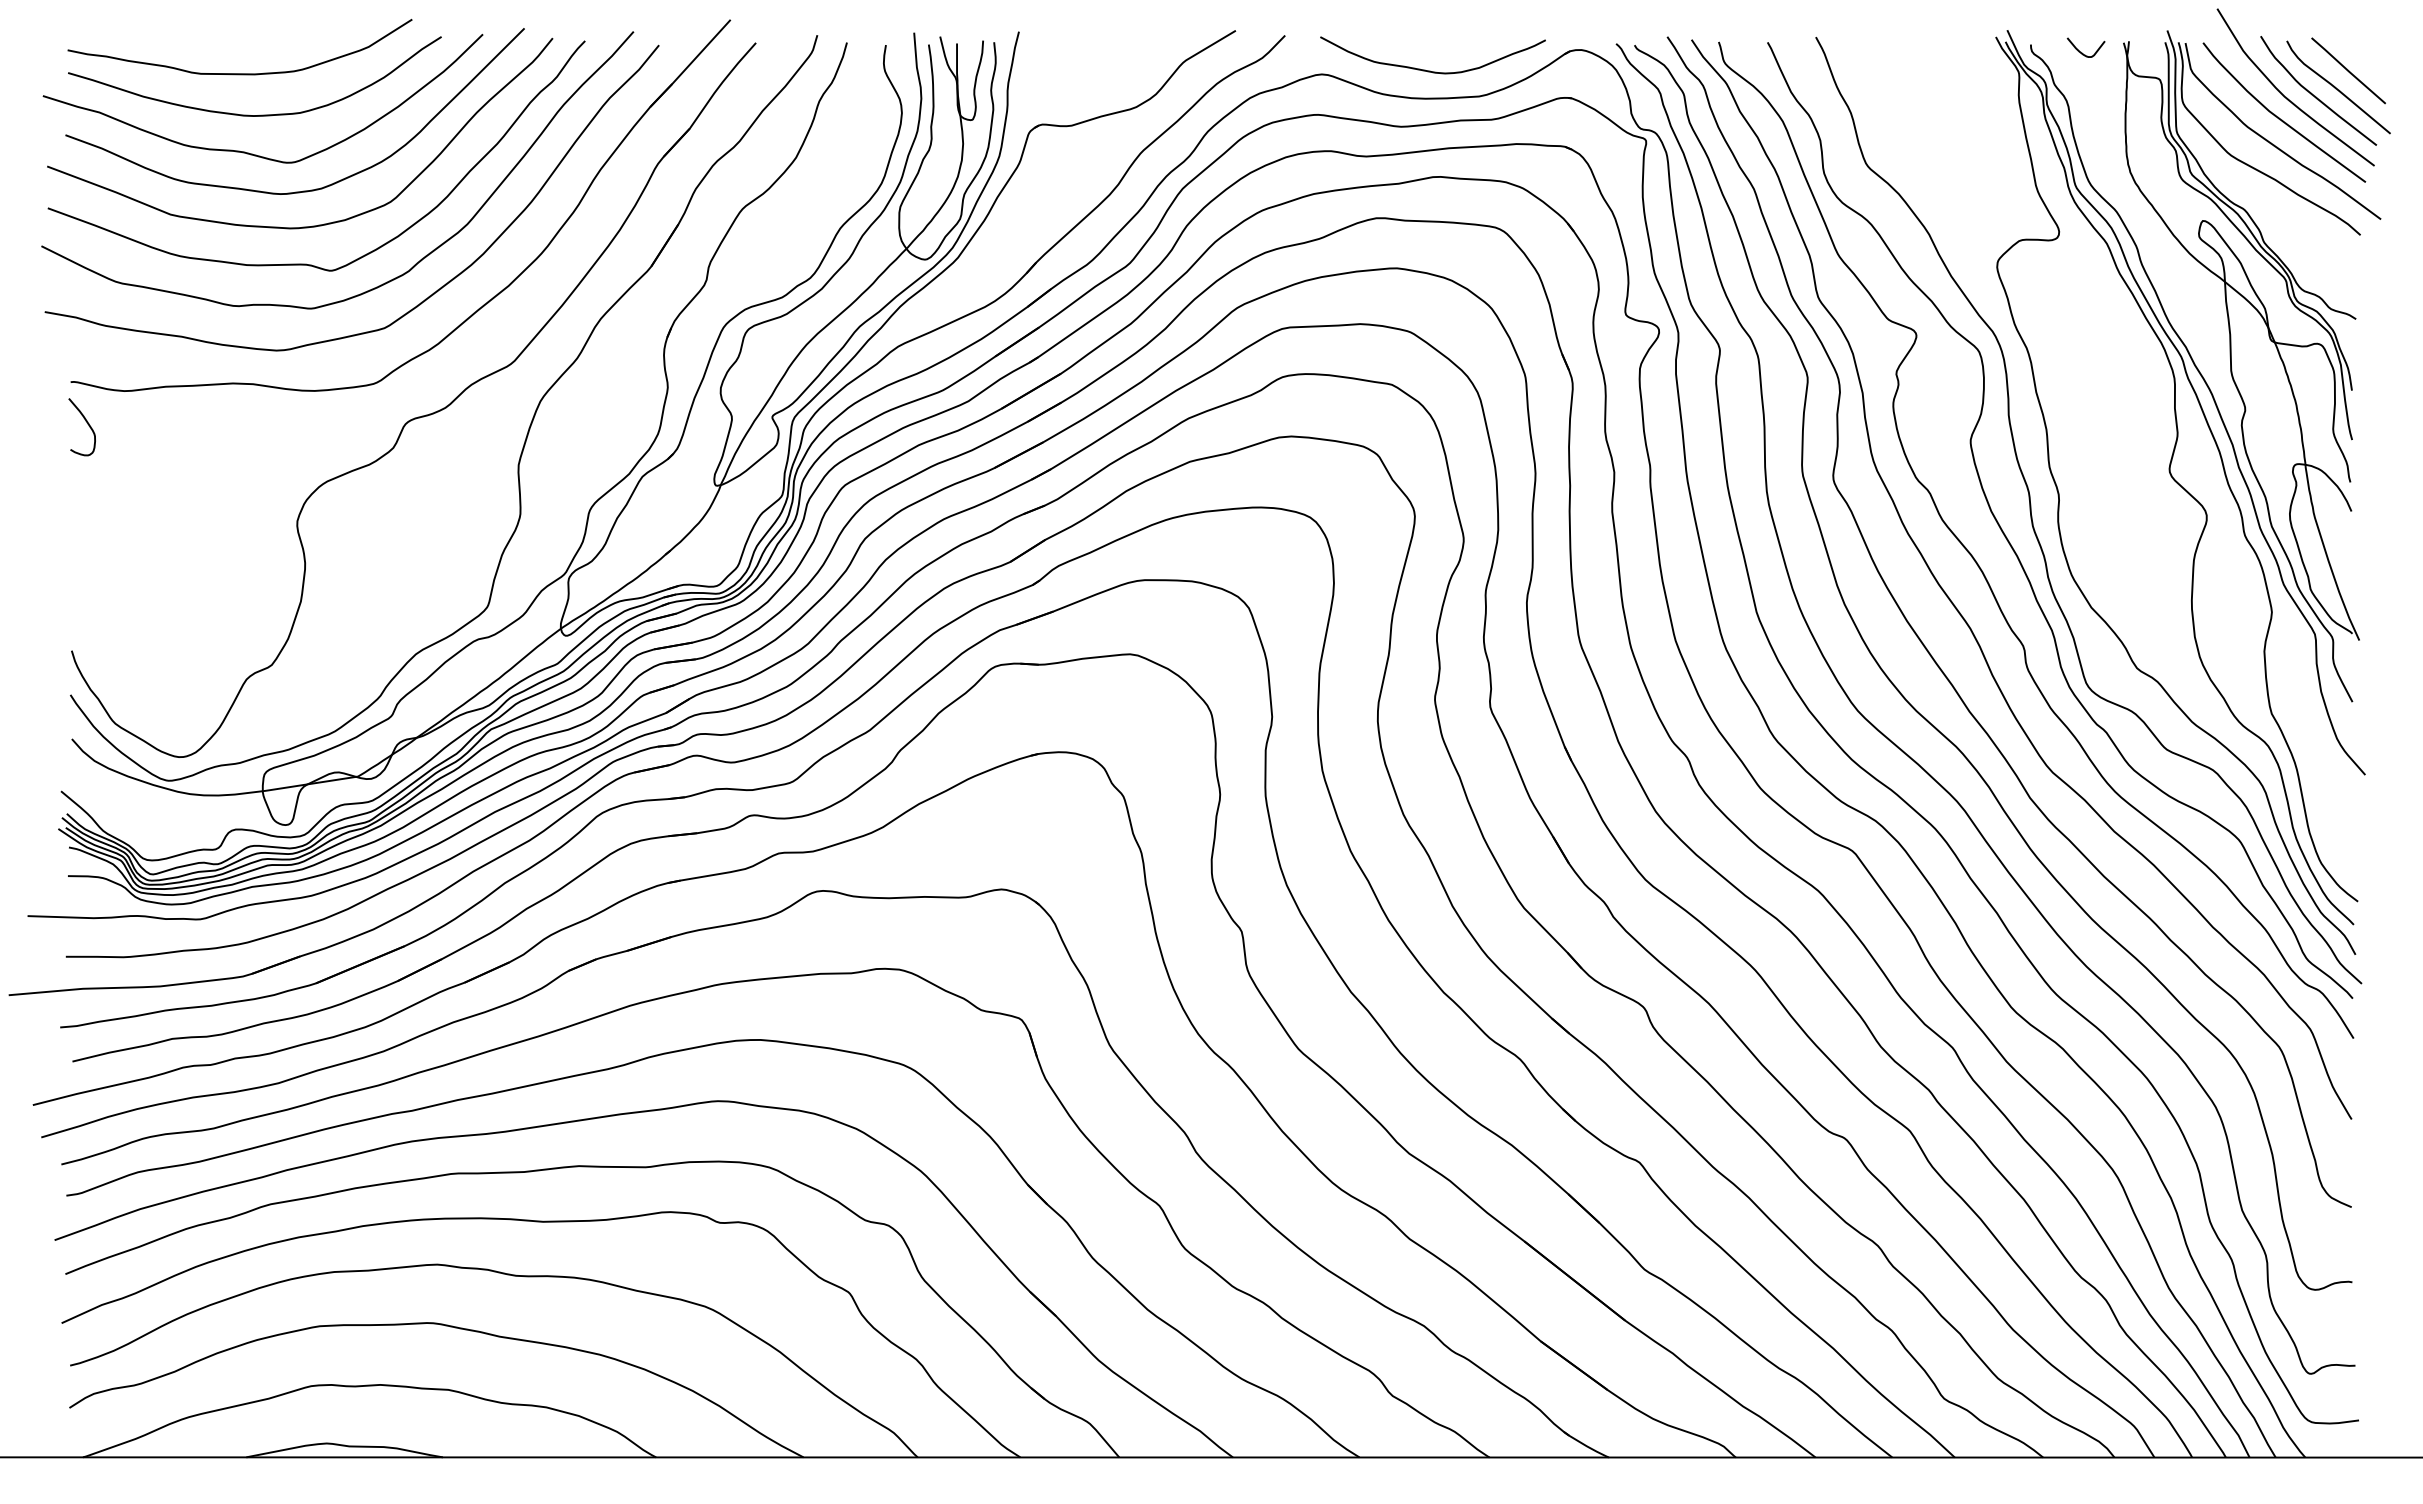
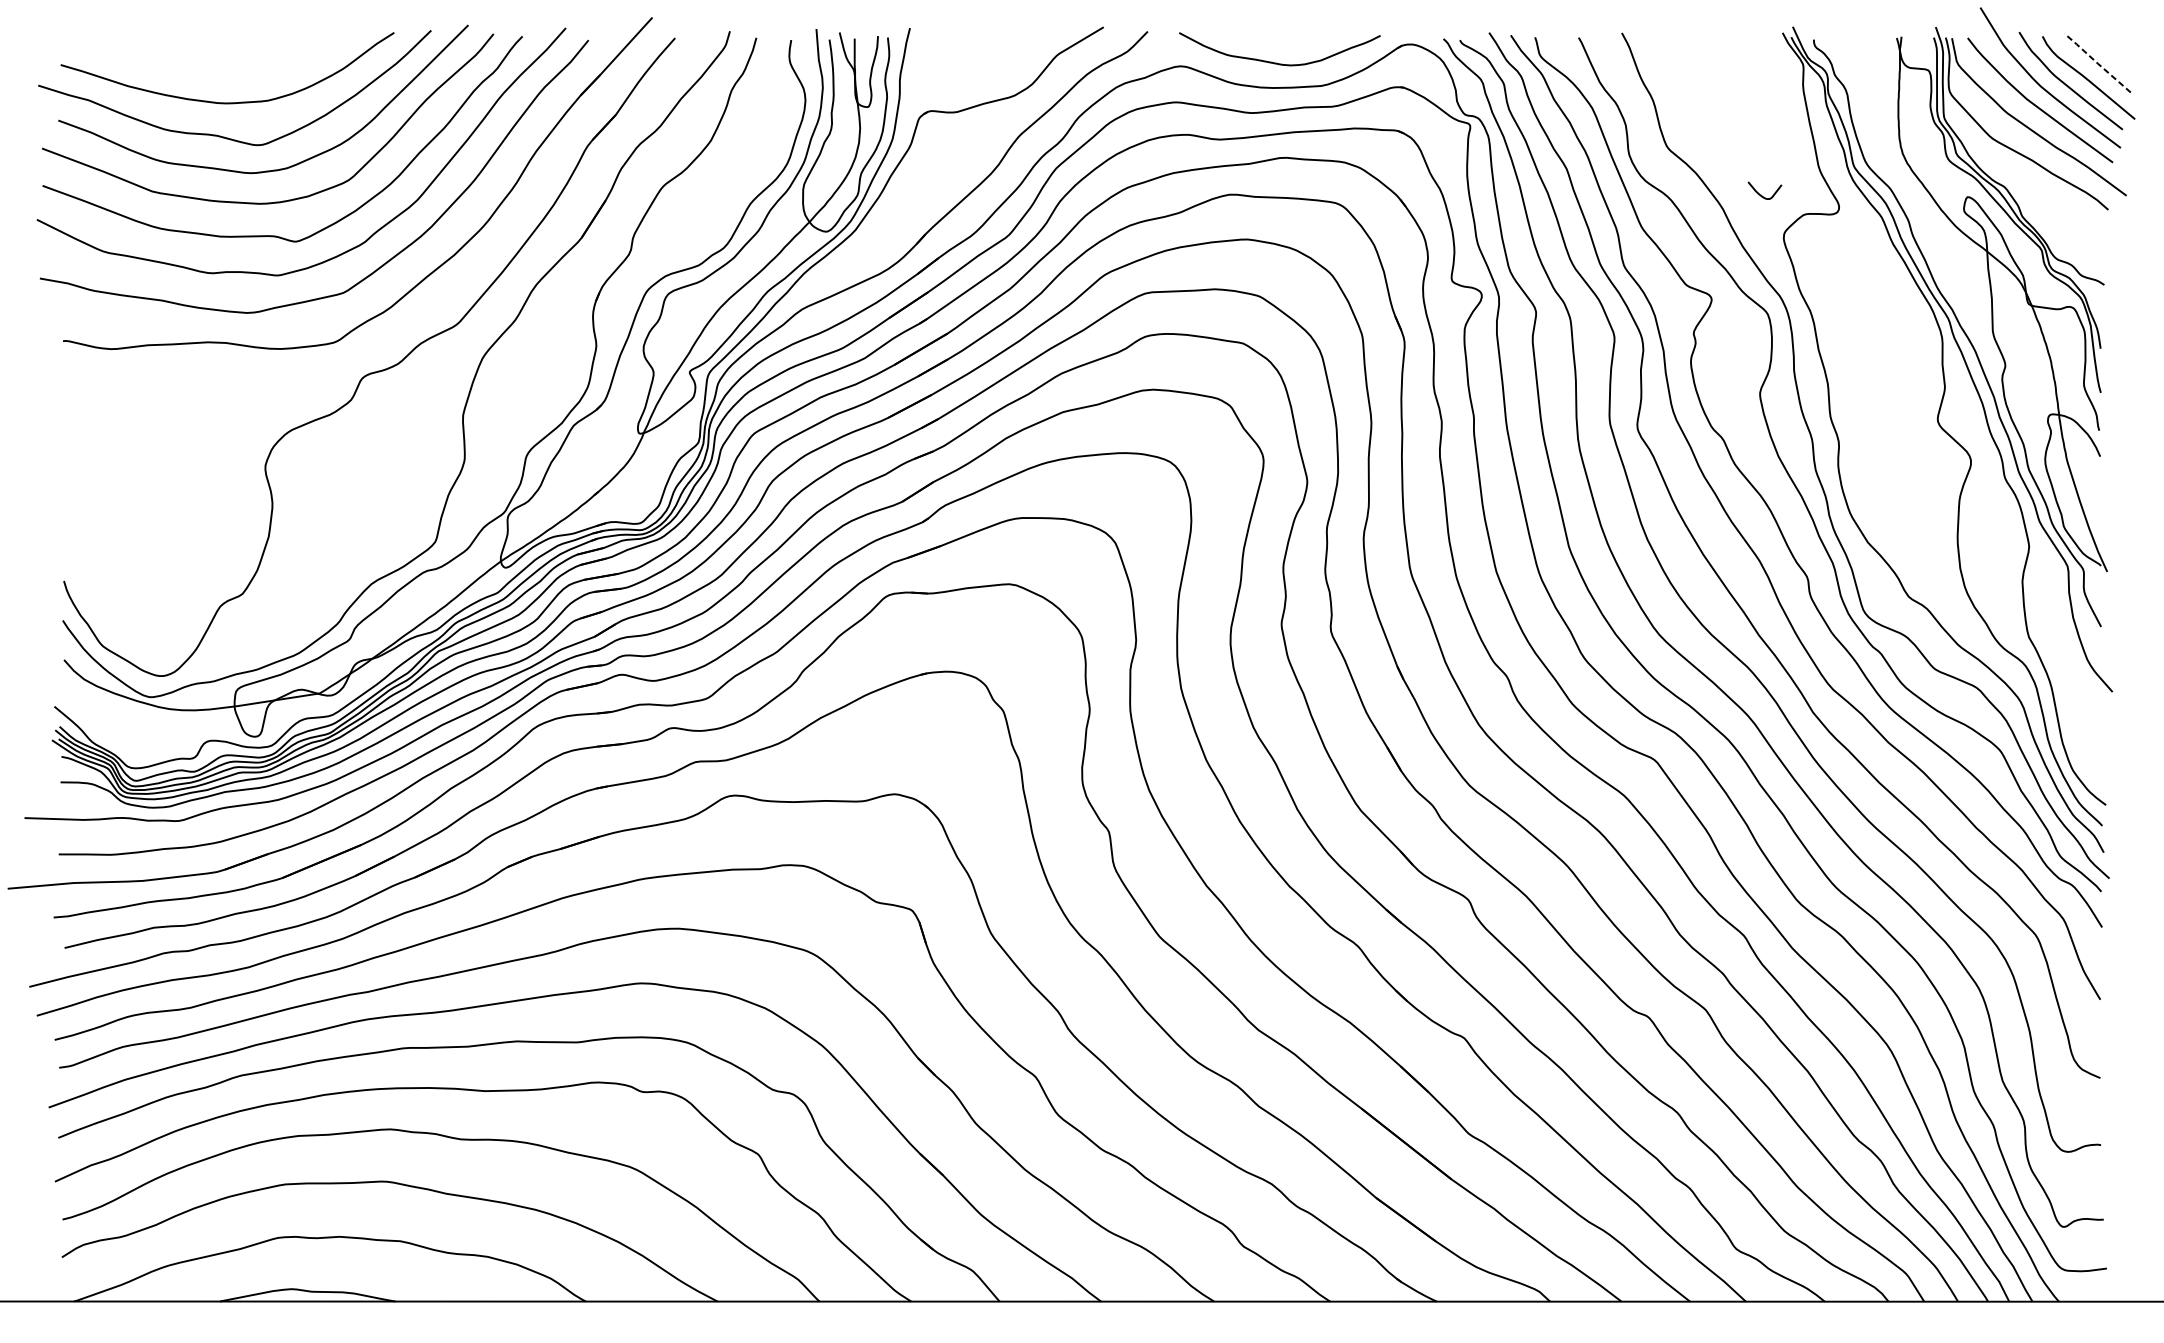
curve: (2082, 52) -> (1761, 194), moved
line: (2348, 70) -> (2097, 62), solid -> dashed
curve: (239, 73) -> (213, 65), removed
curve: (87, 424) -> (78, 378), removed

